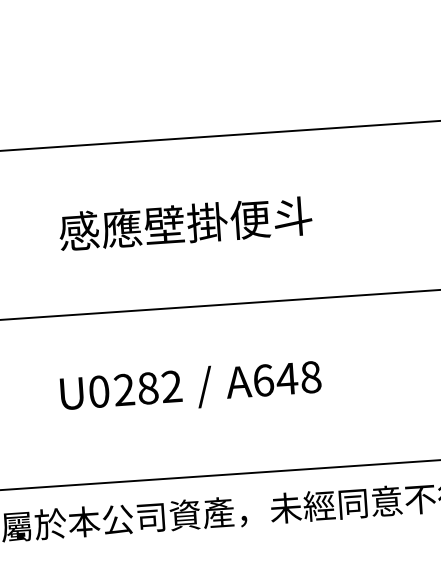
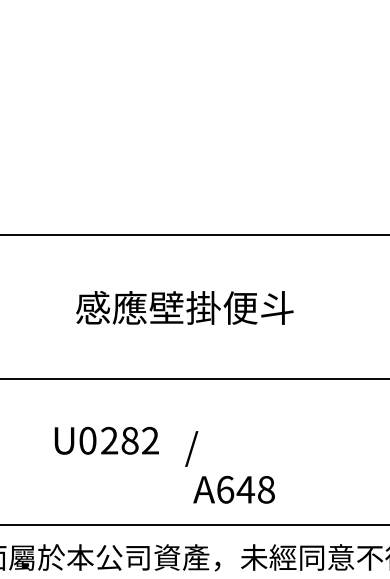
text: (272, 379) -> (233, 489), moved
text: (120, 389) -> (106, 440), moved

